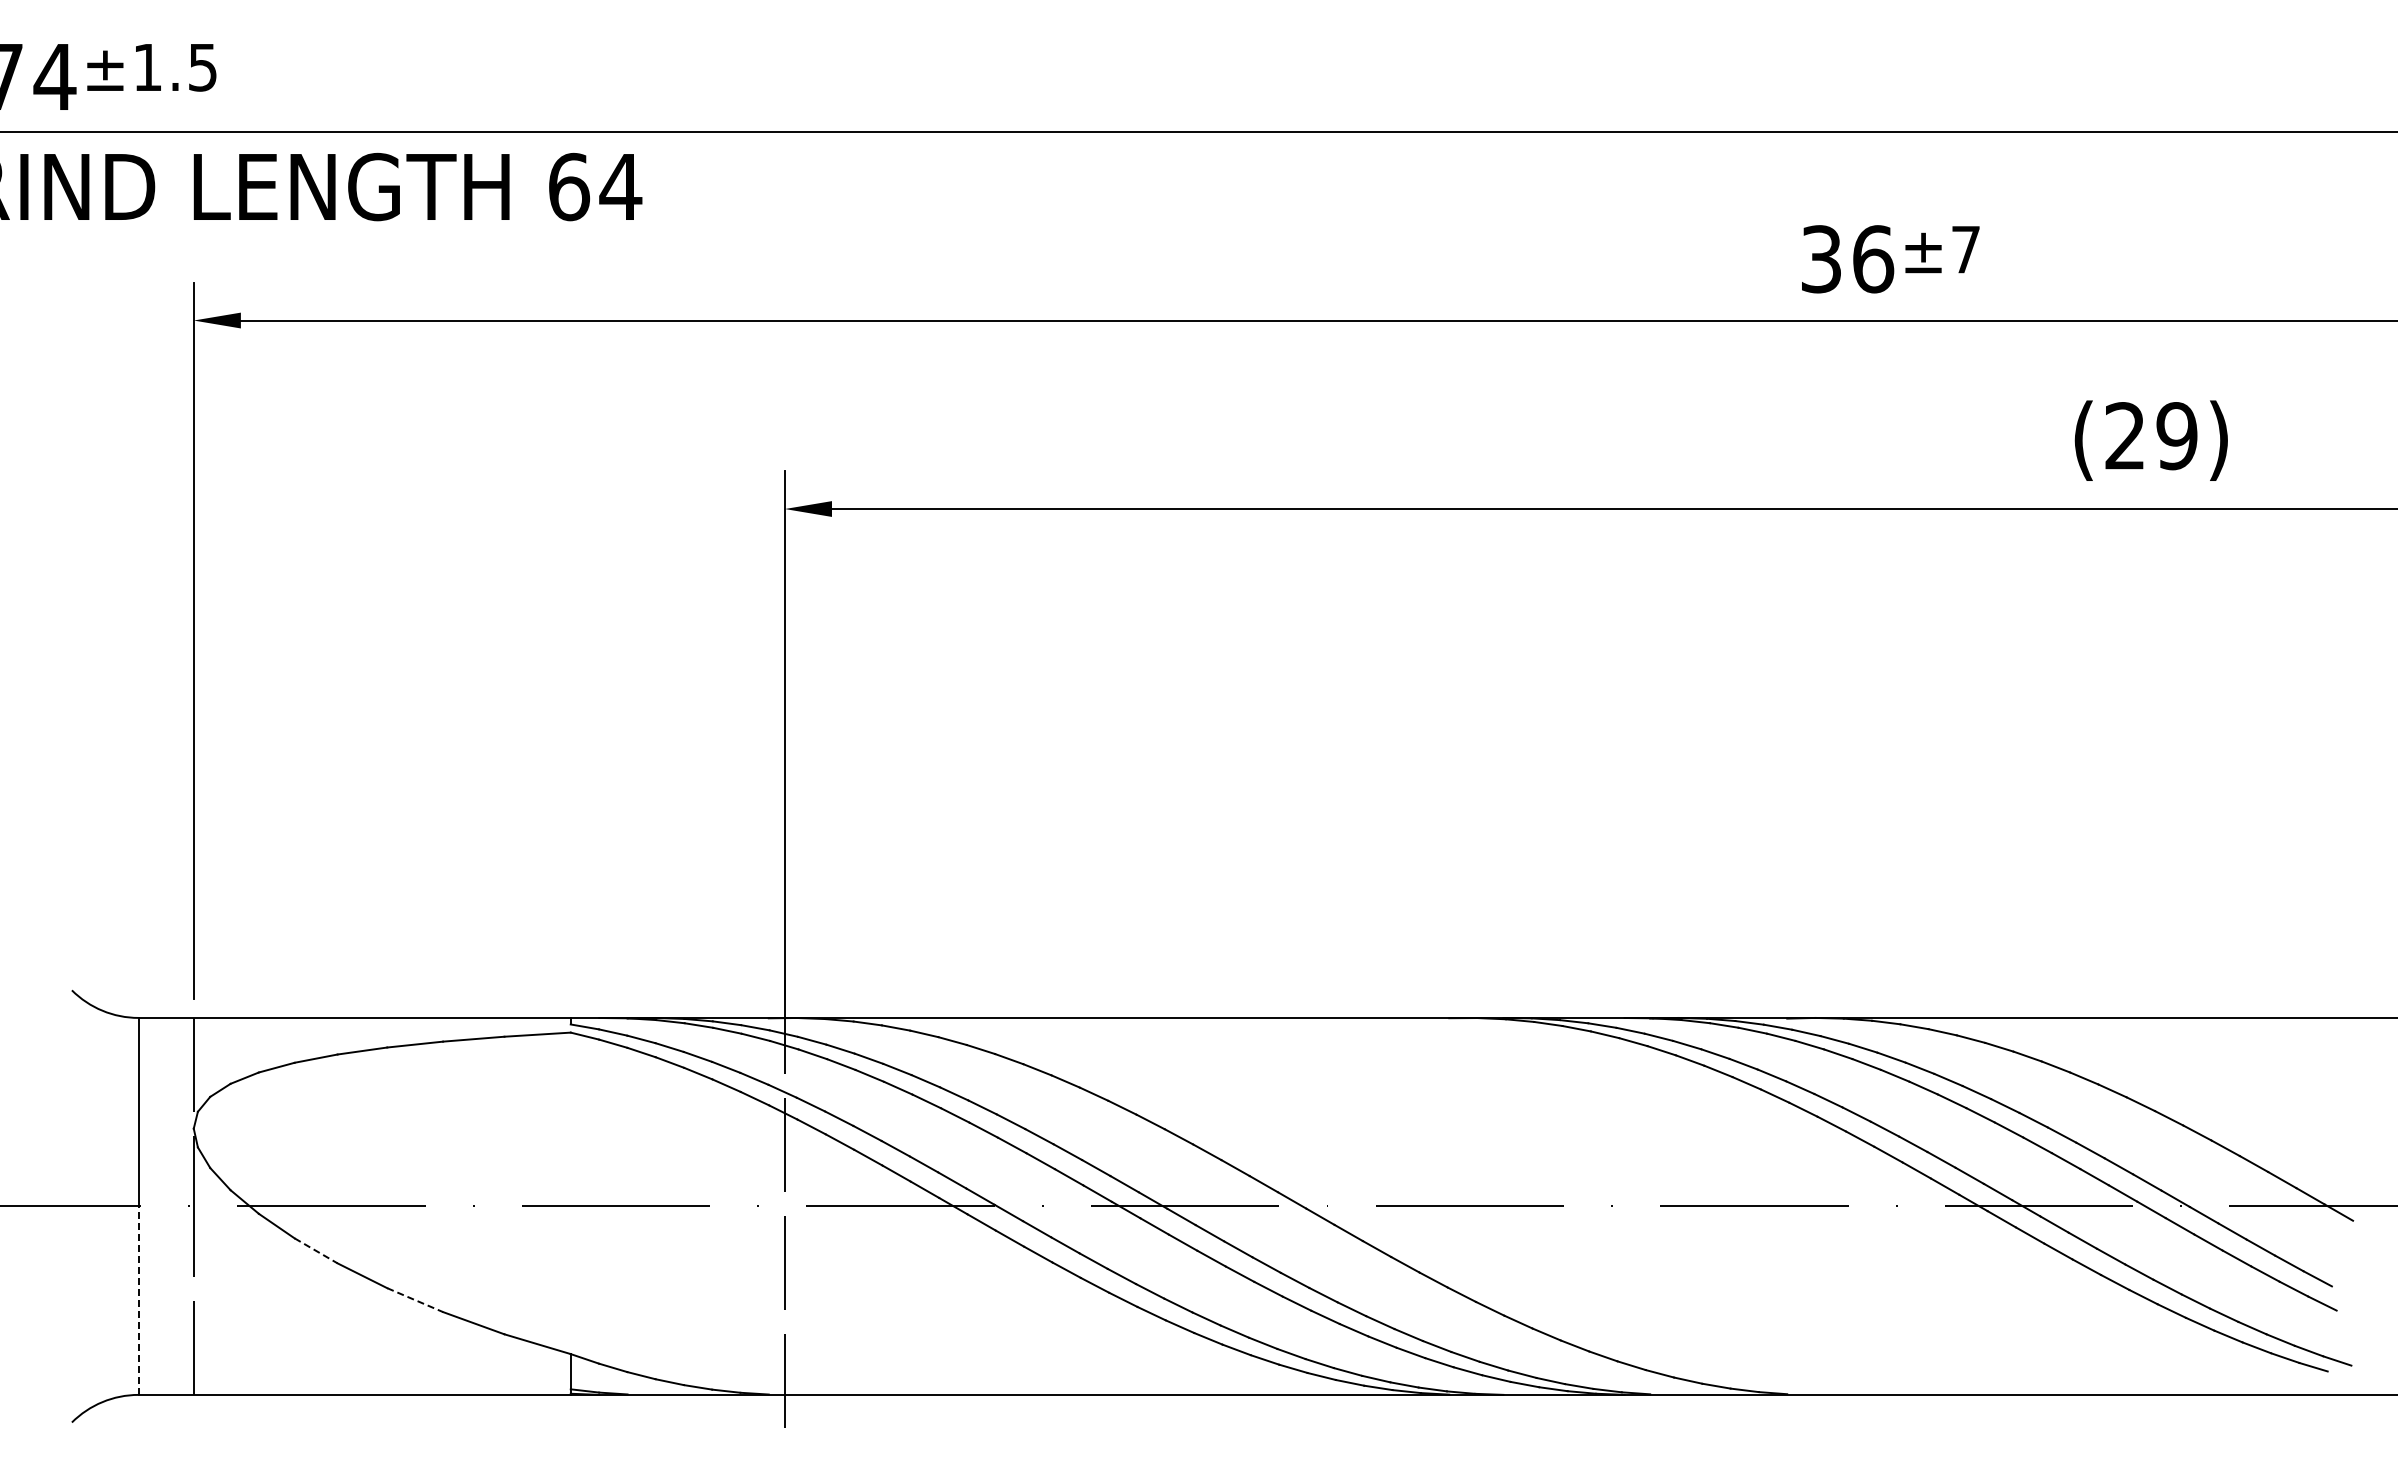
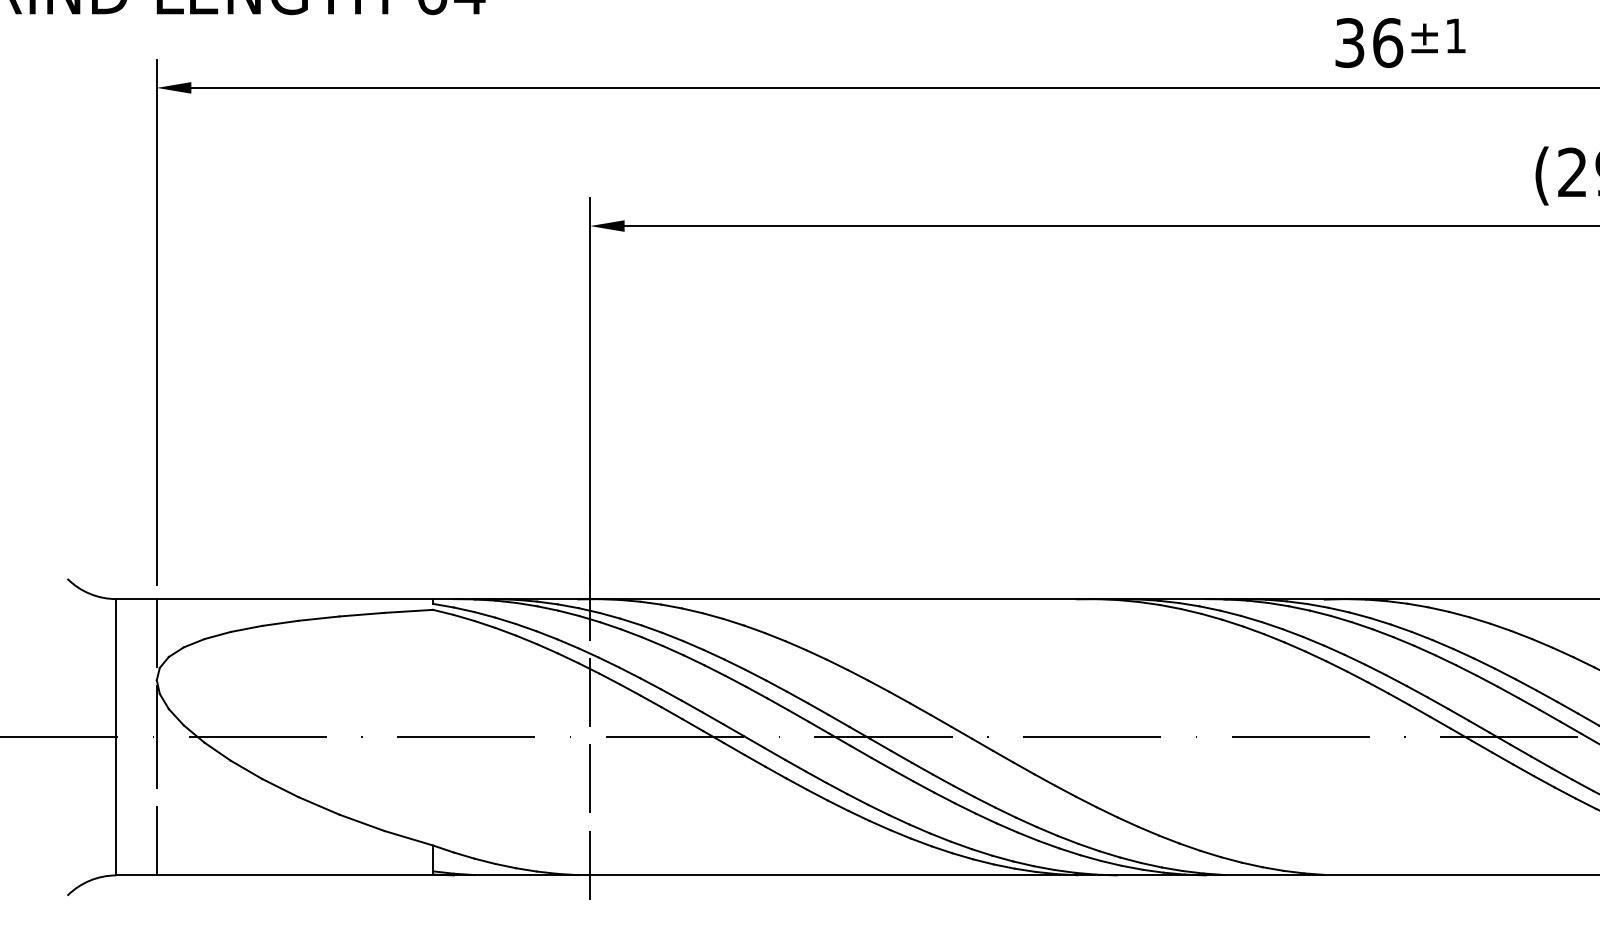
text: (1965, 249) -> (1455, 35), ±7 -> ±1
line: (316, 1250) -> (246, 769), dashed -> solid
line: (138, 1300) -> (116, 806), dashed -> solid
line: (415, 1300) -> (319, 806), dashed -> solid

